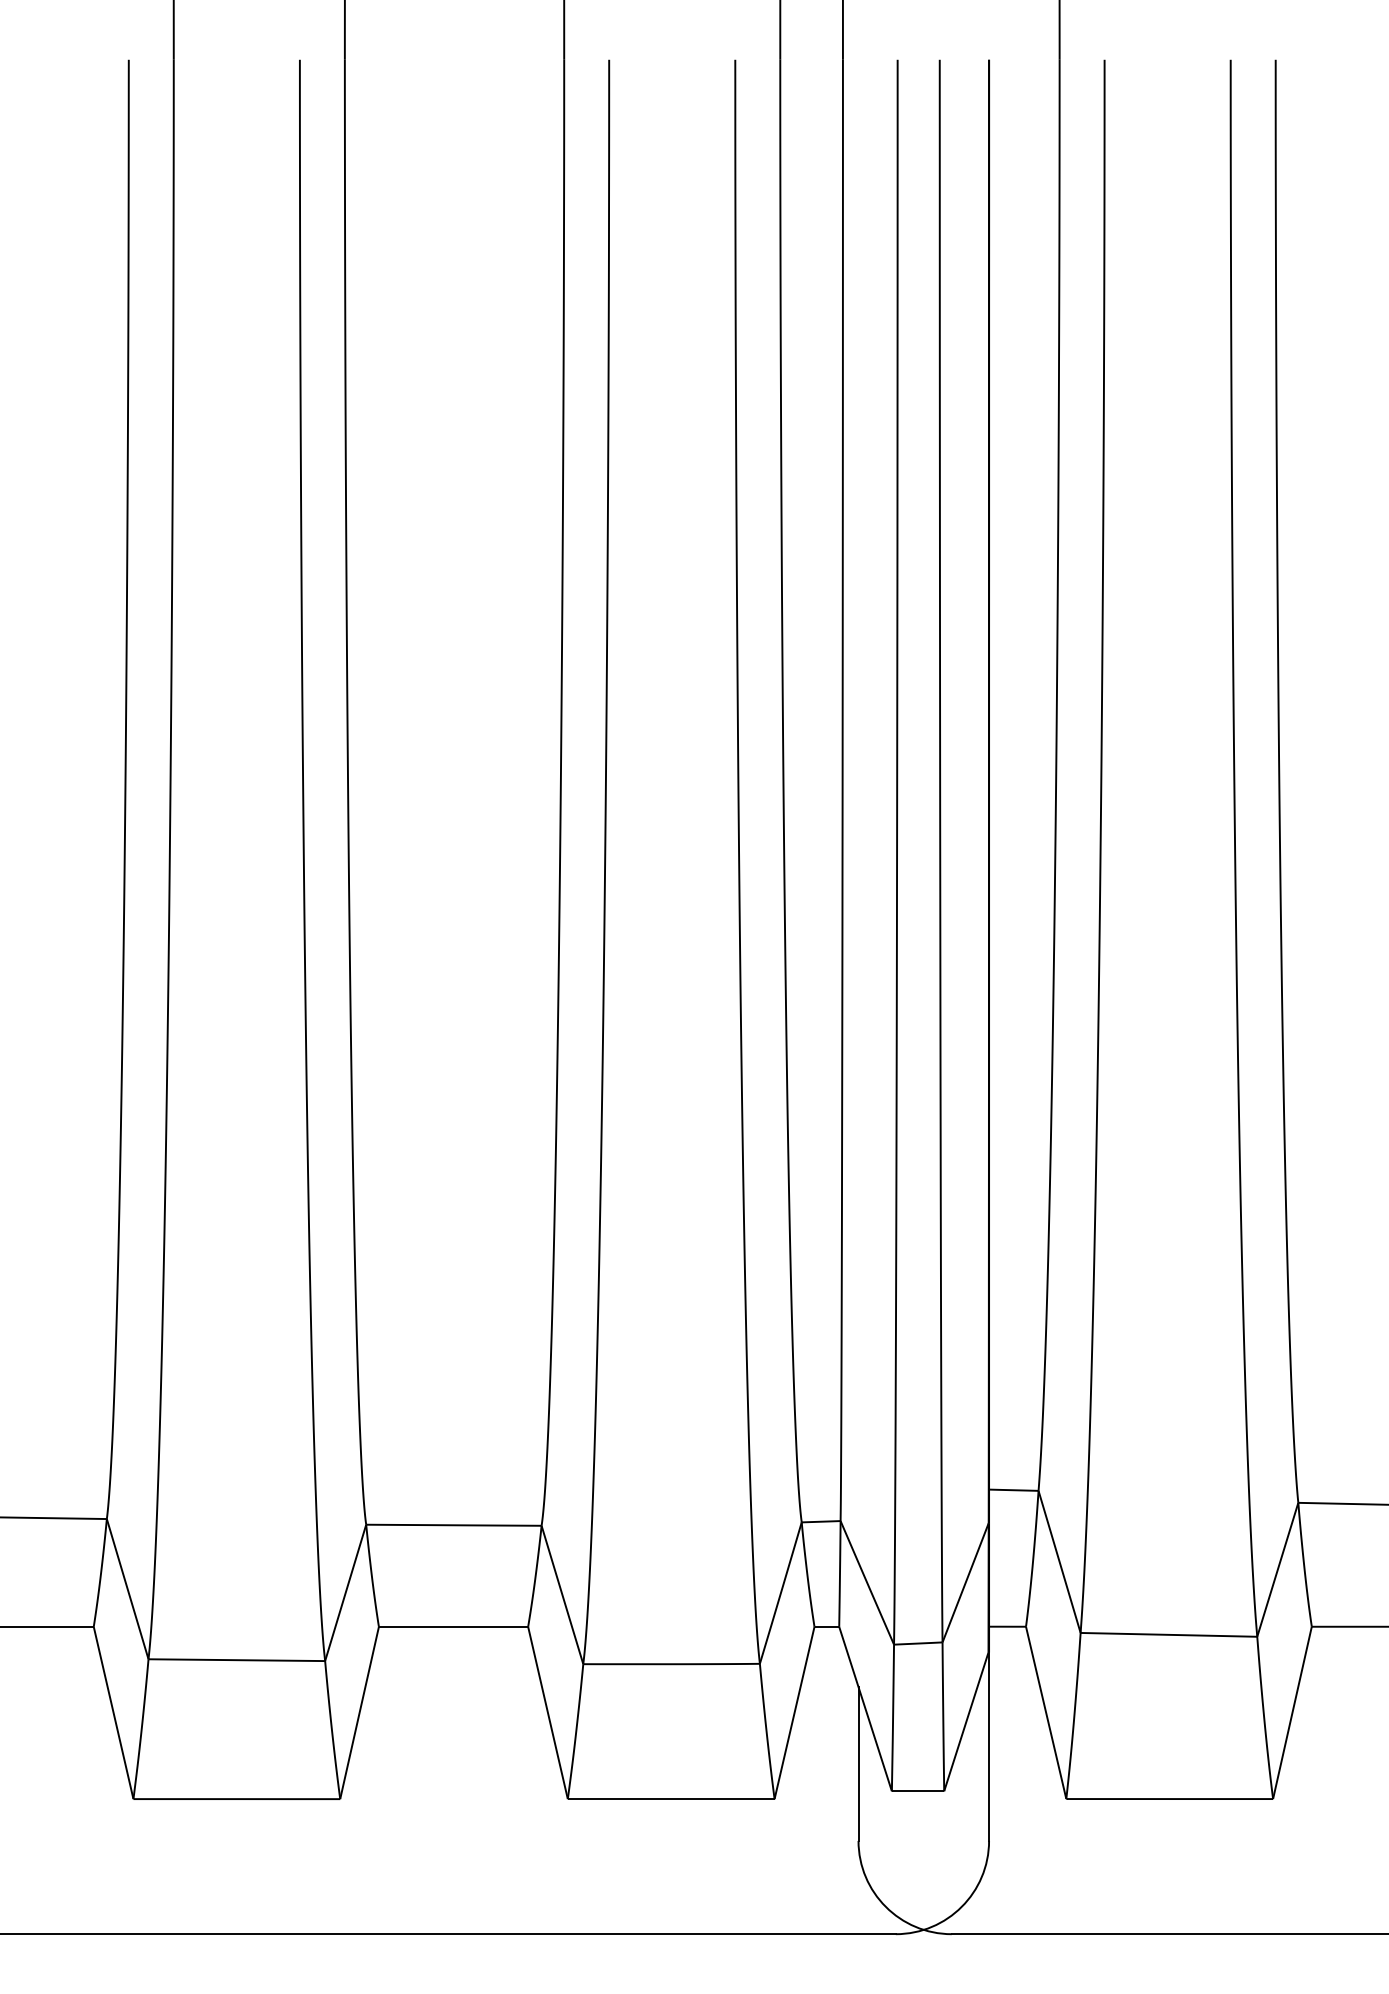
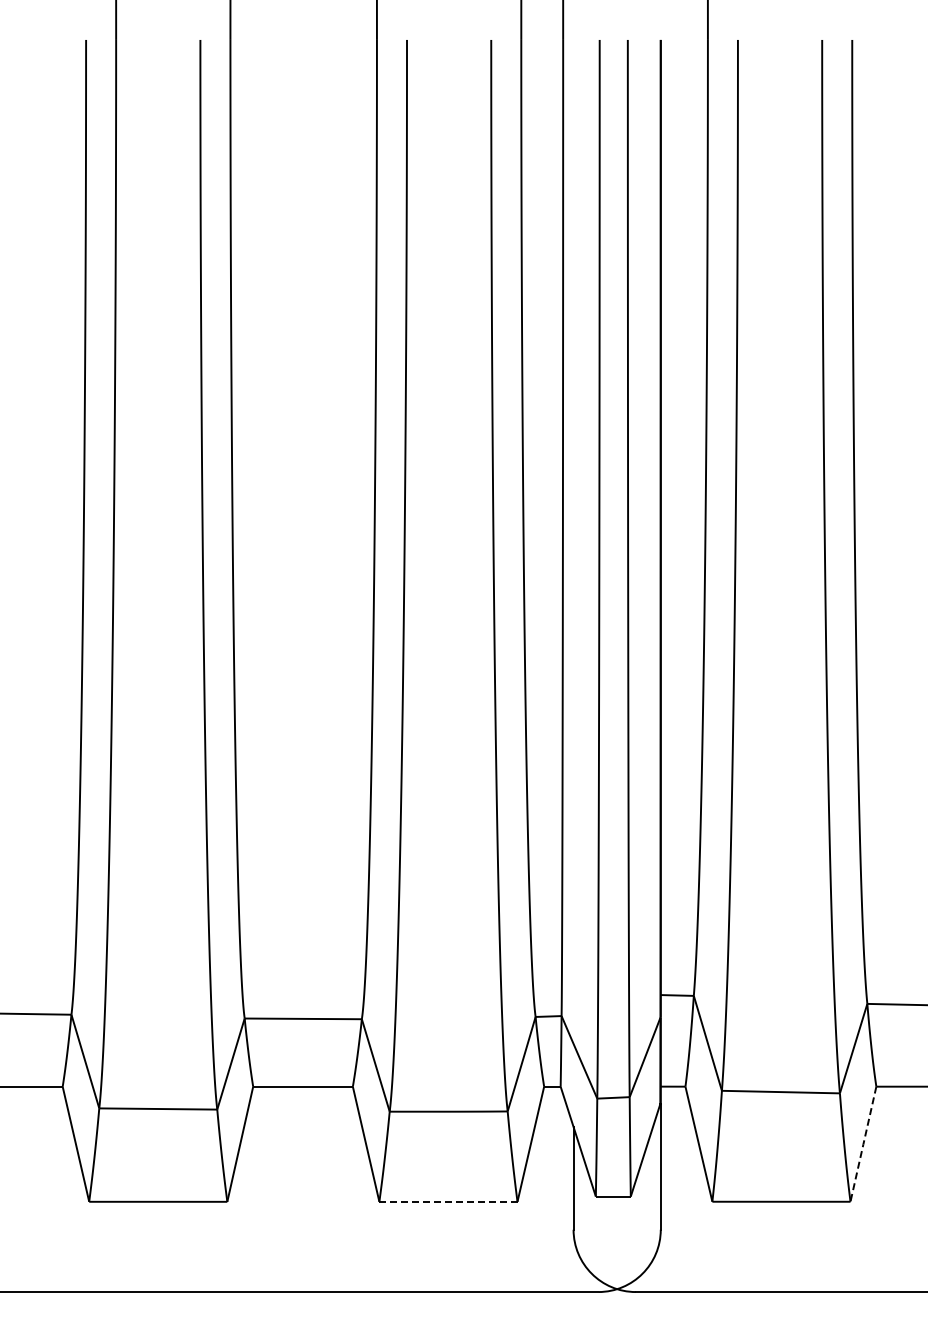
line: (1292, 1713) -> (863, 1144), solid -> dashed
line: (672, 1798) -> (449, 1201), solid -> dashed

